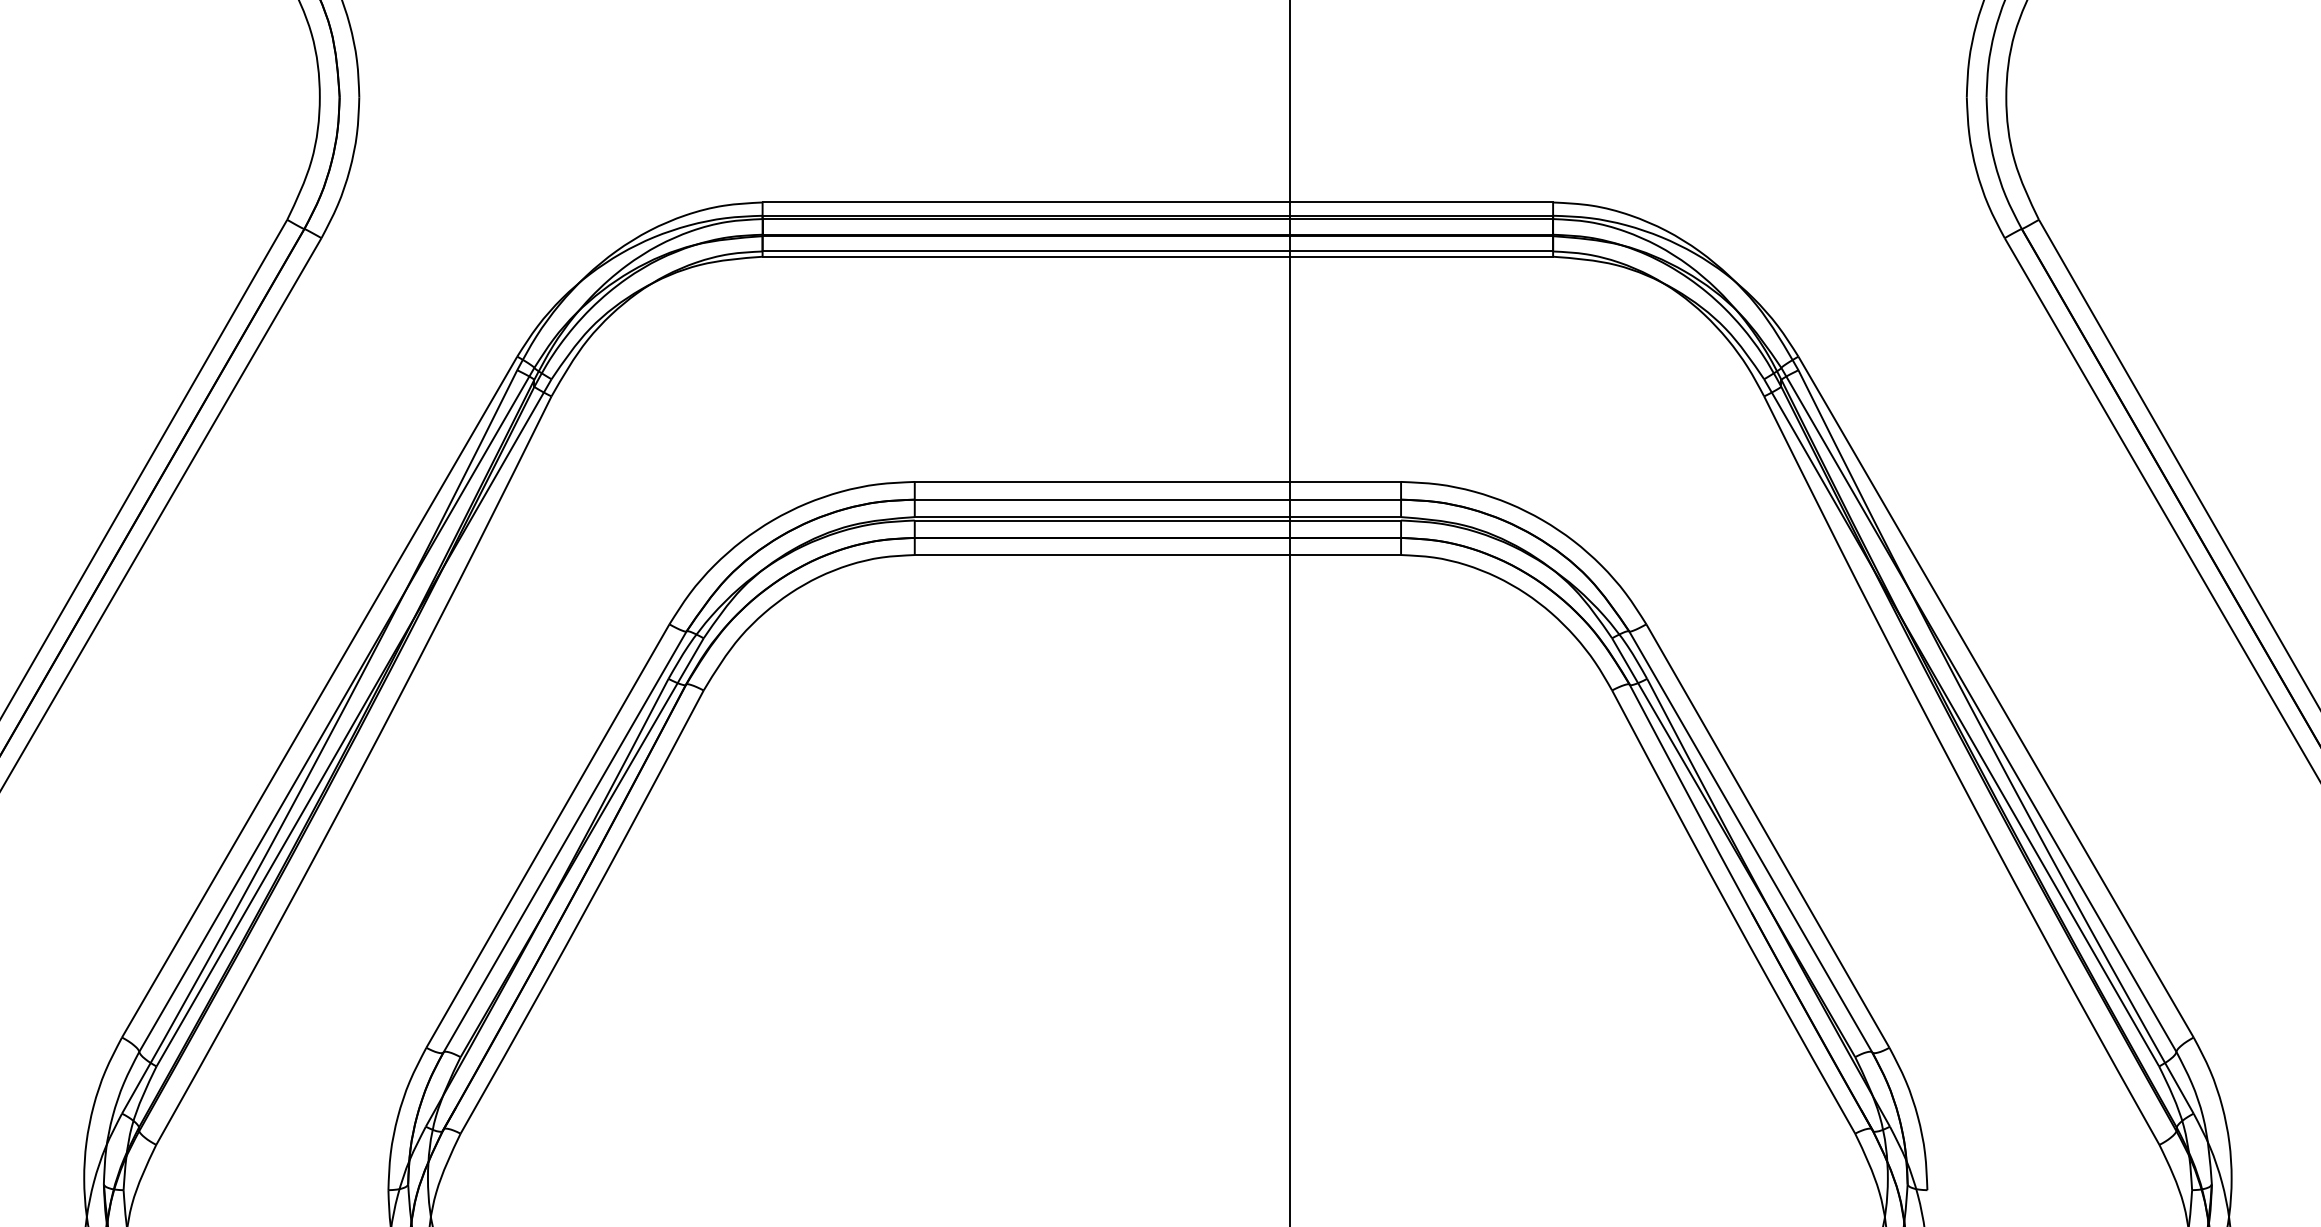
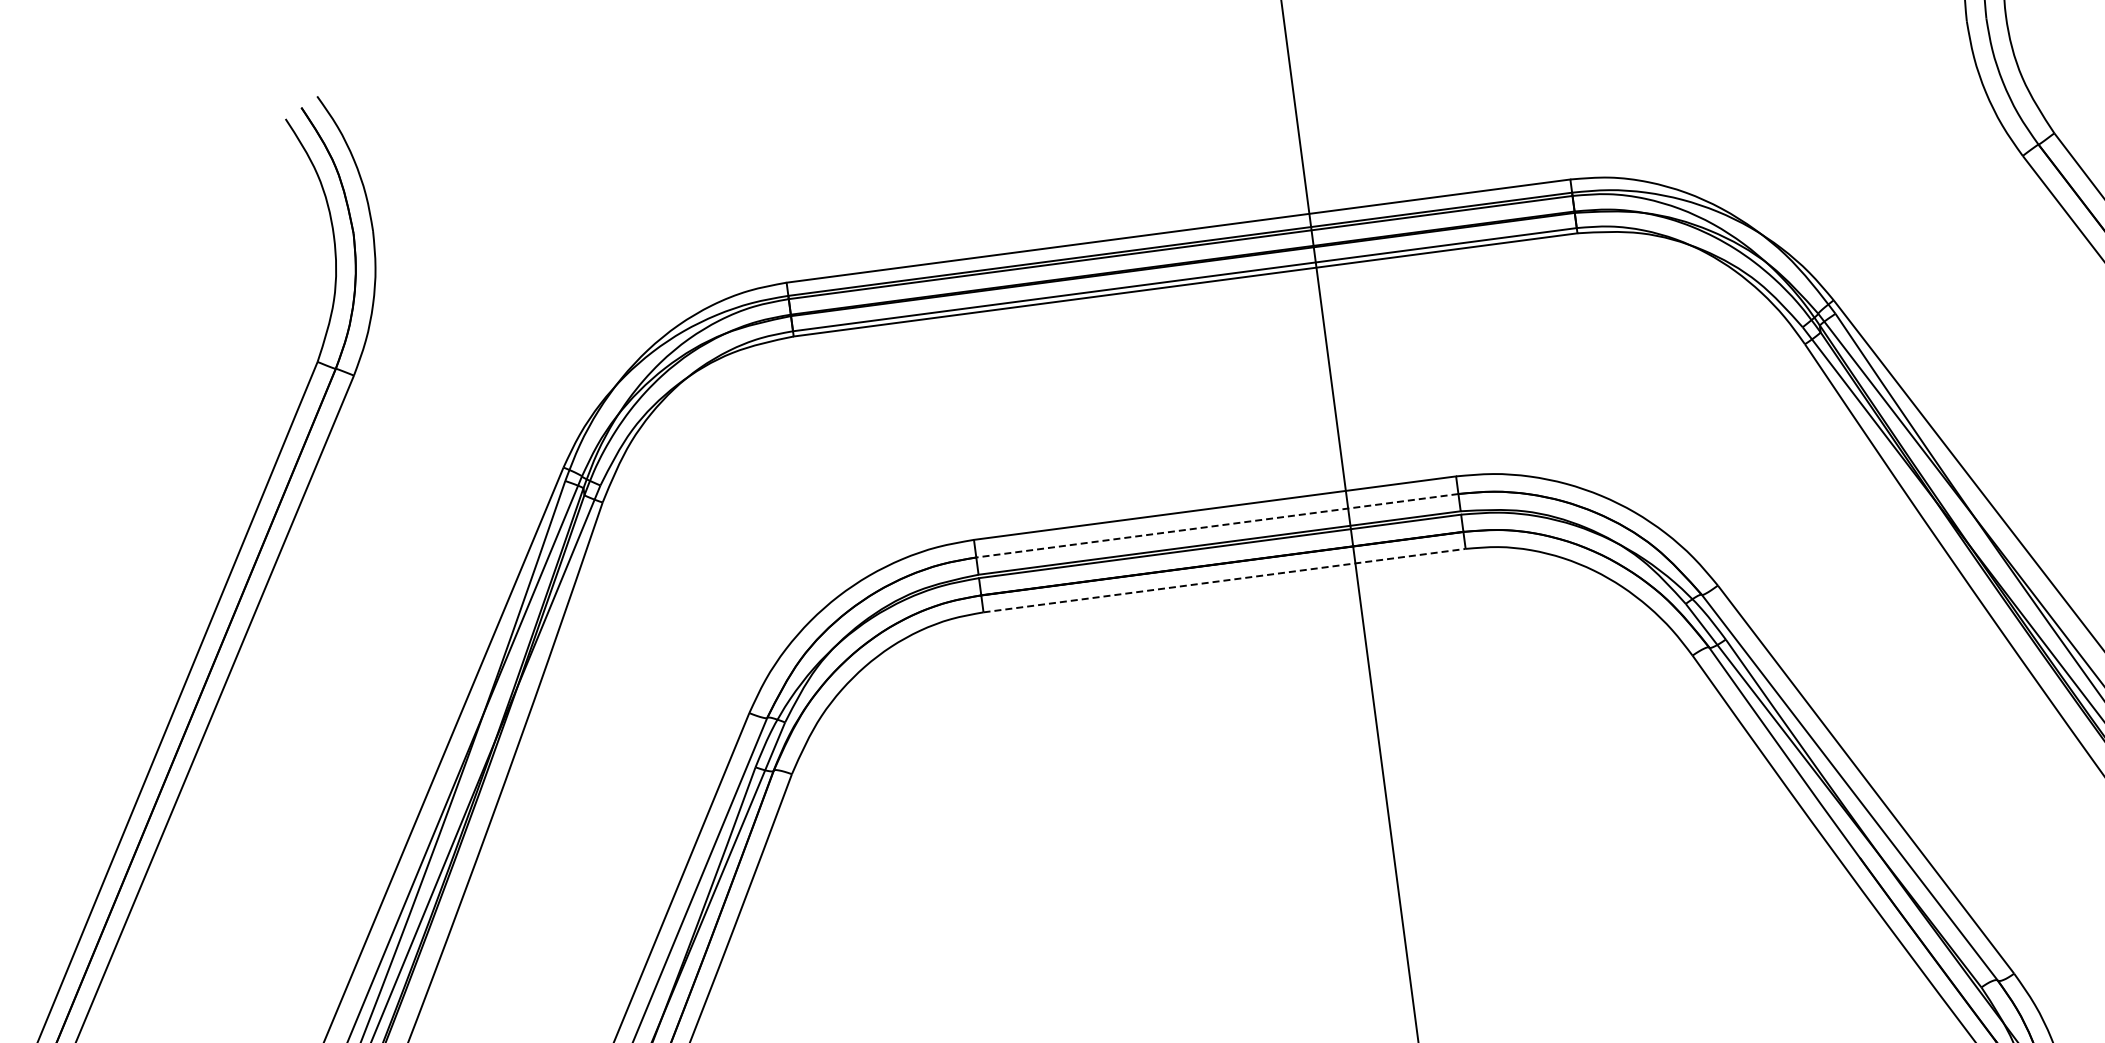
line: (1157, 499) -> (1216, 525), solid -> dashed
line: (1158, 555) -> (1225, 581), solid -> dashed

